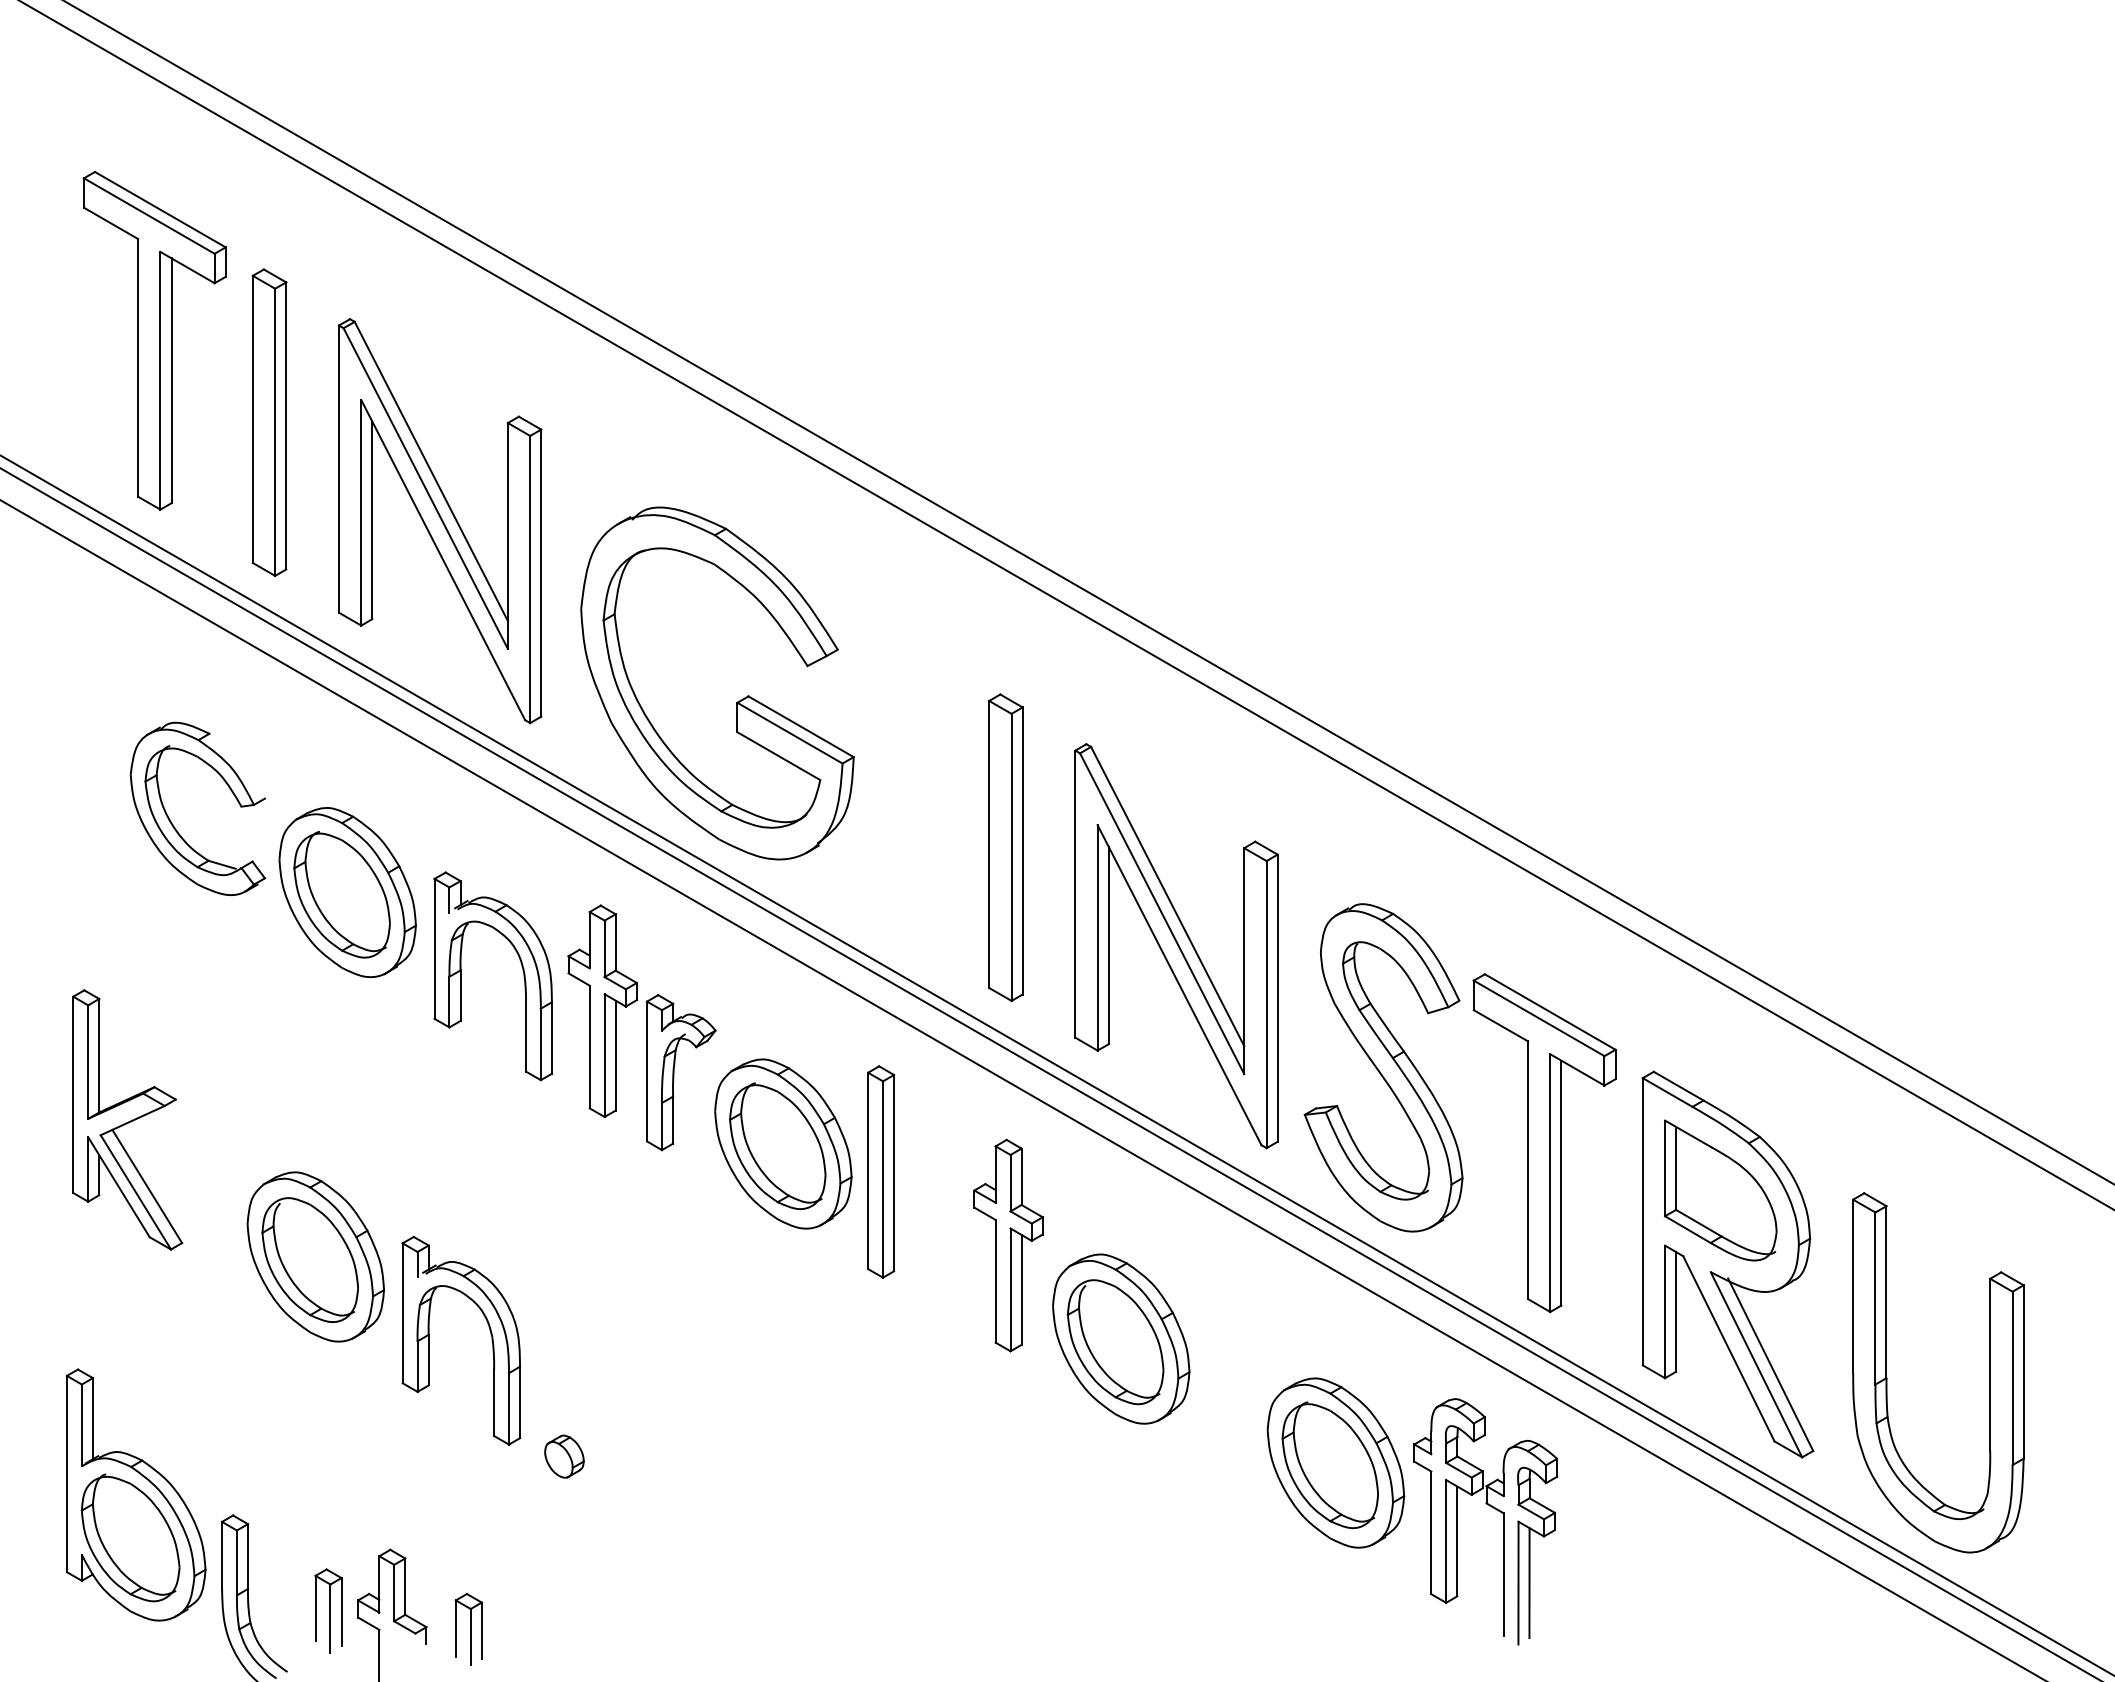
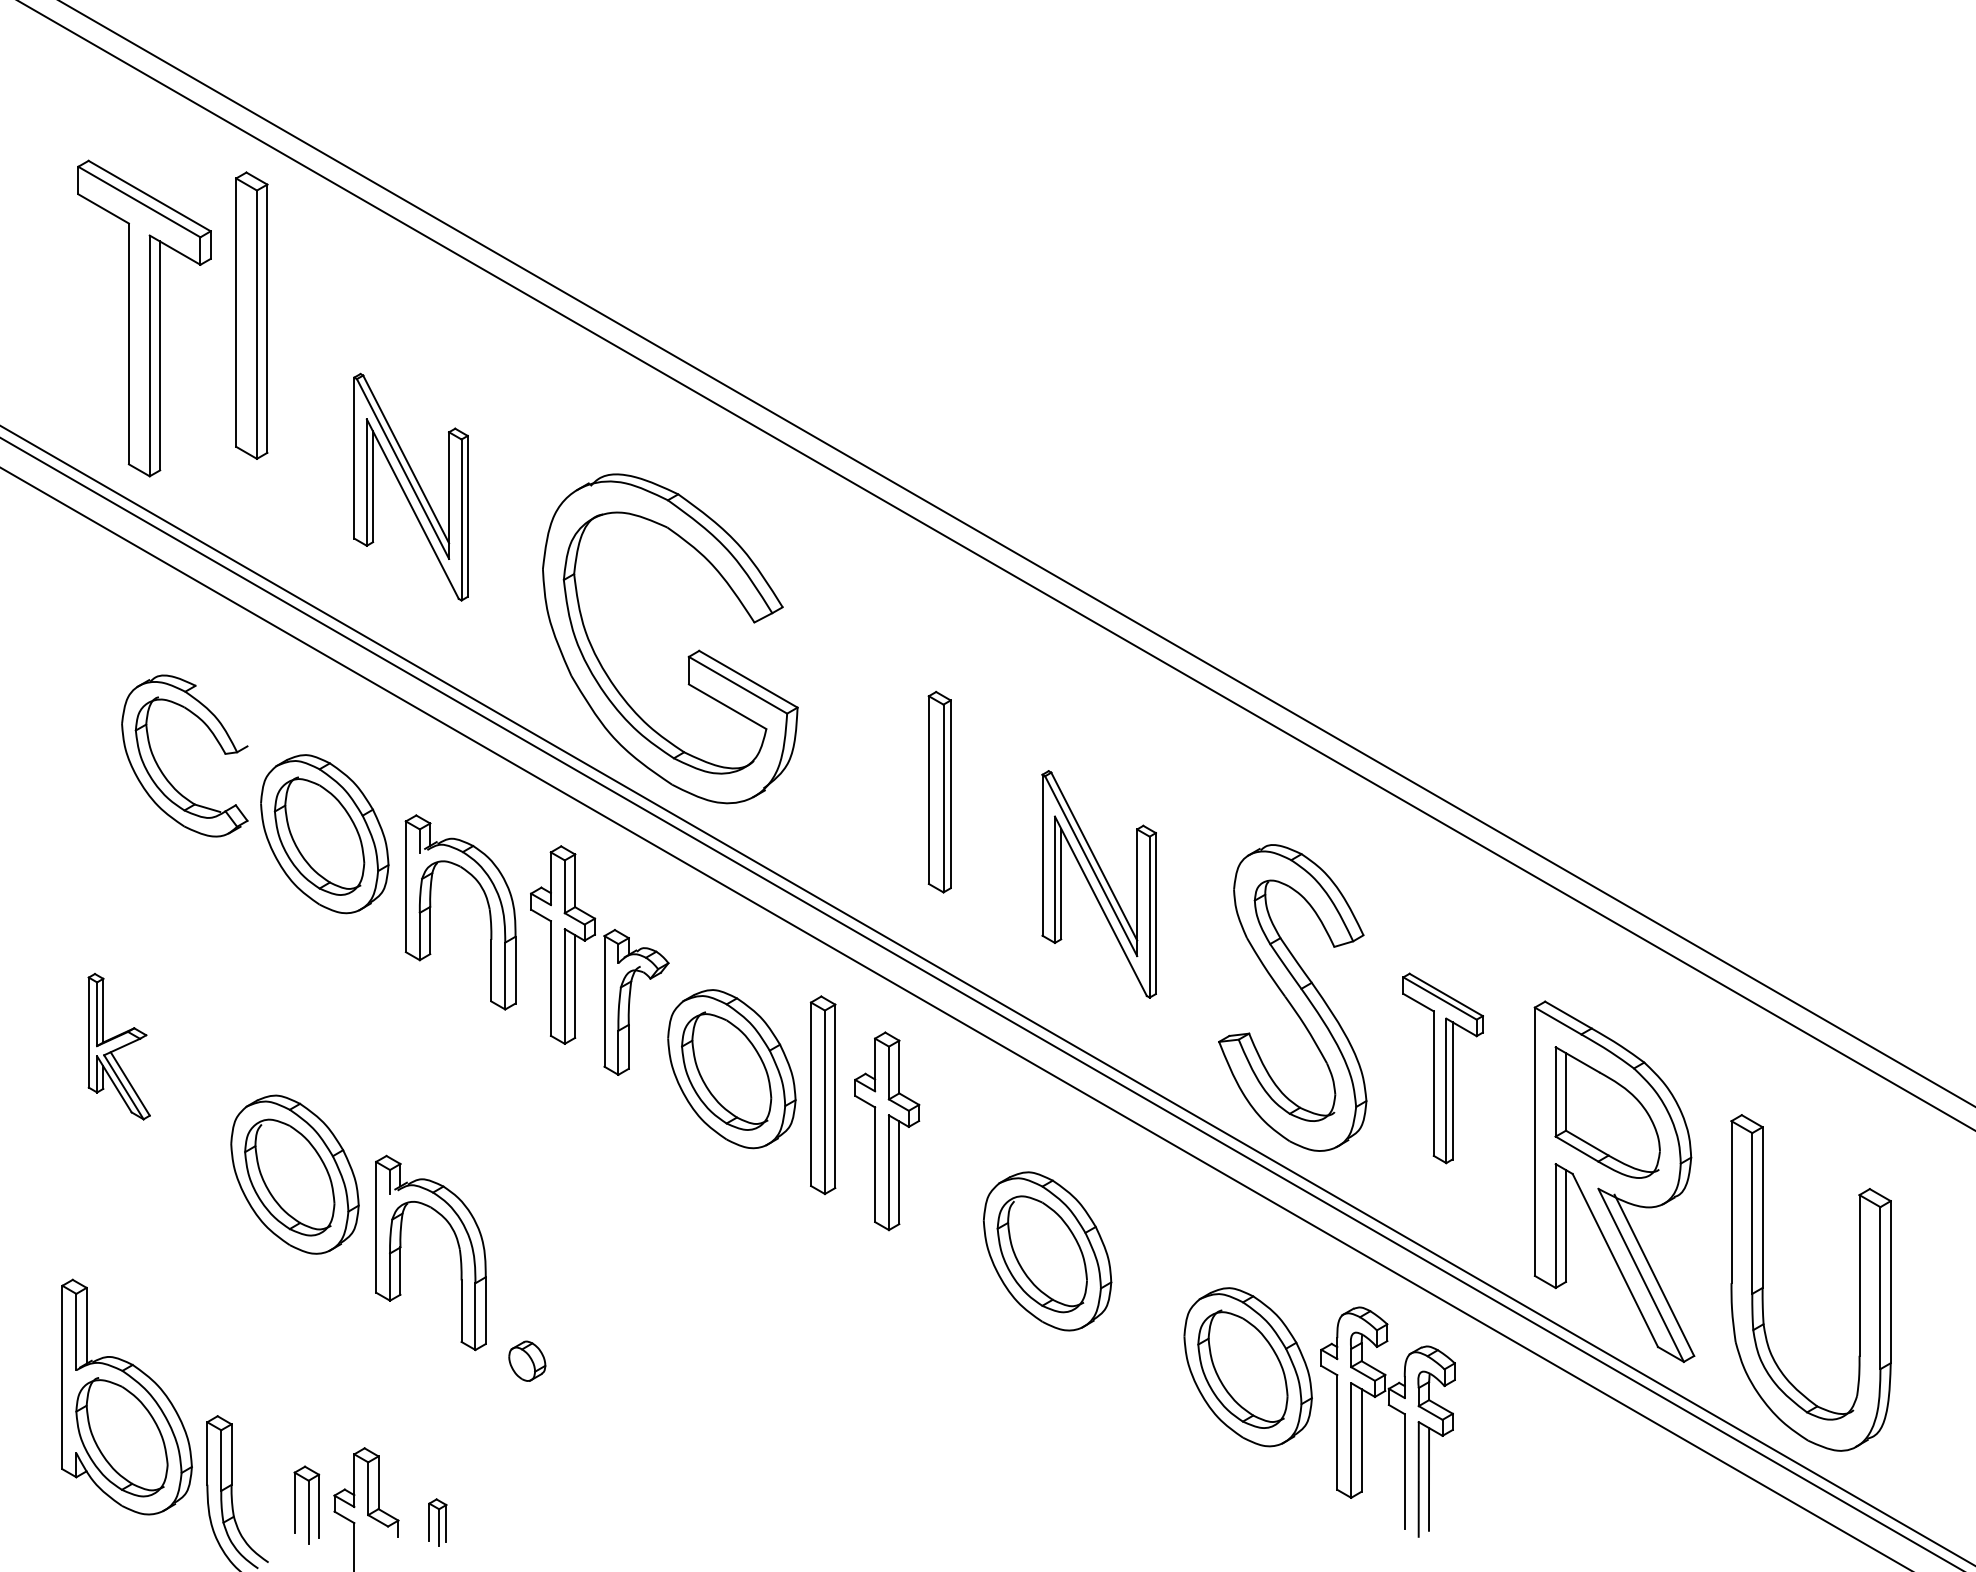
part: (269, 422) -> (251, 315), moved
part: (439, 521) -> (410, 487), size x0.6
part: (1005, 847) -> (939, 792), size x0.7
part: (1176, 946) -> (1099, 884), size x0.6
part: (127, 1119) -> (119, 1046), size x0.6
part: (1544, 1143) -> (1443, 1068), size x0.6
part: (1008, 1245) -> (887, 1131), moved
part: (468, 1628) -> (437, 1521), size x0.7

